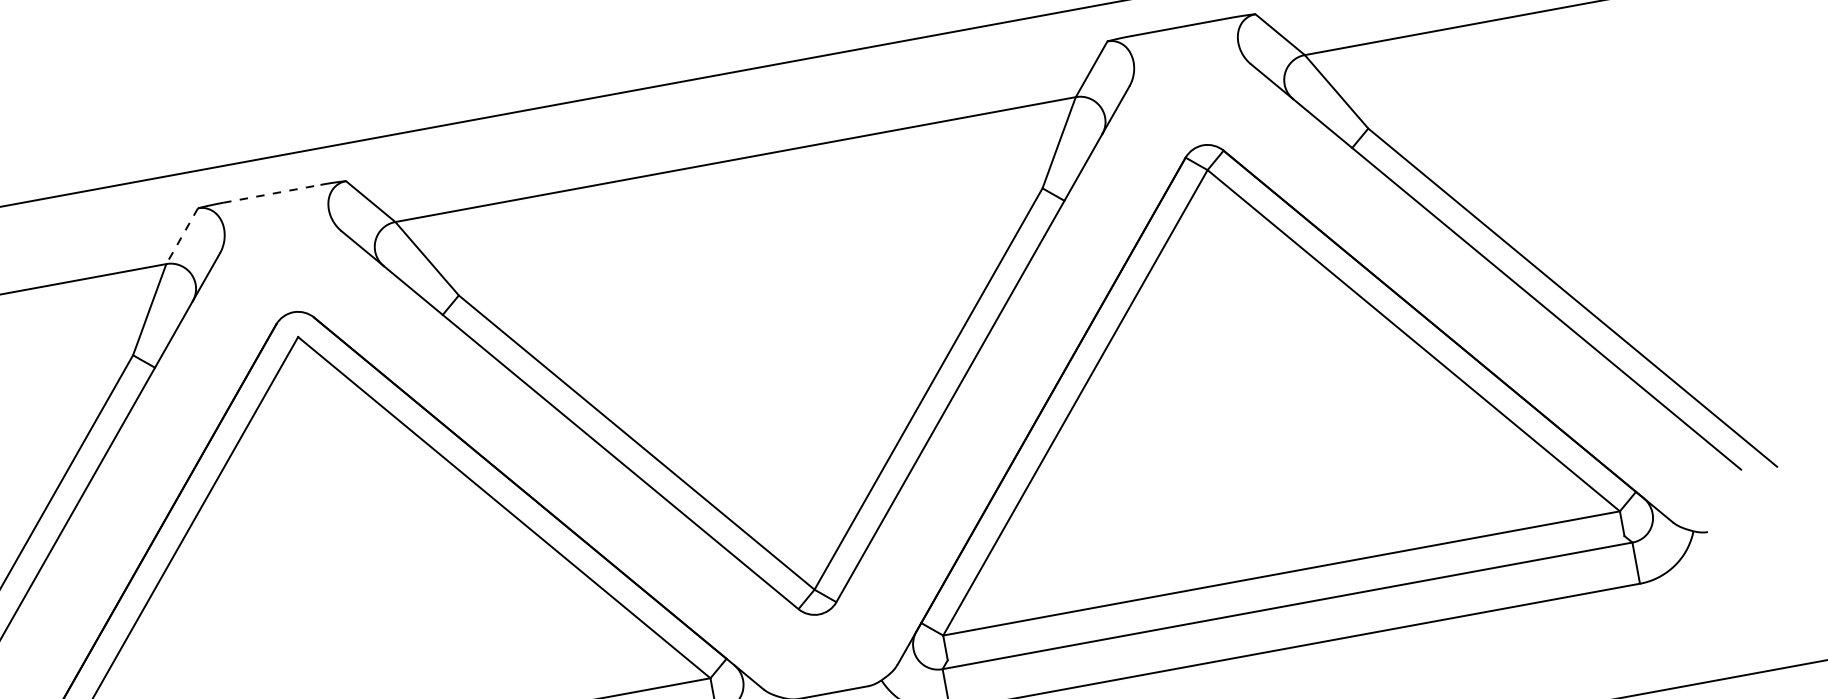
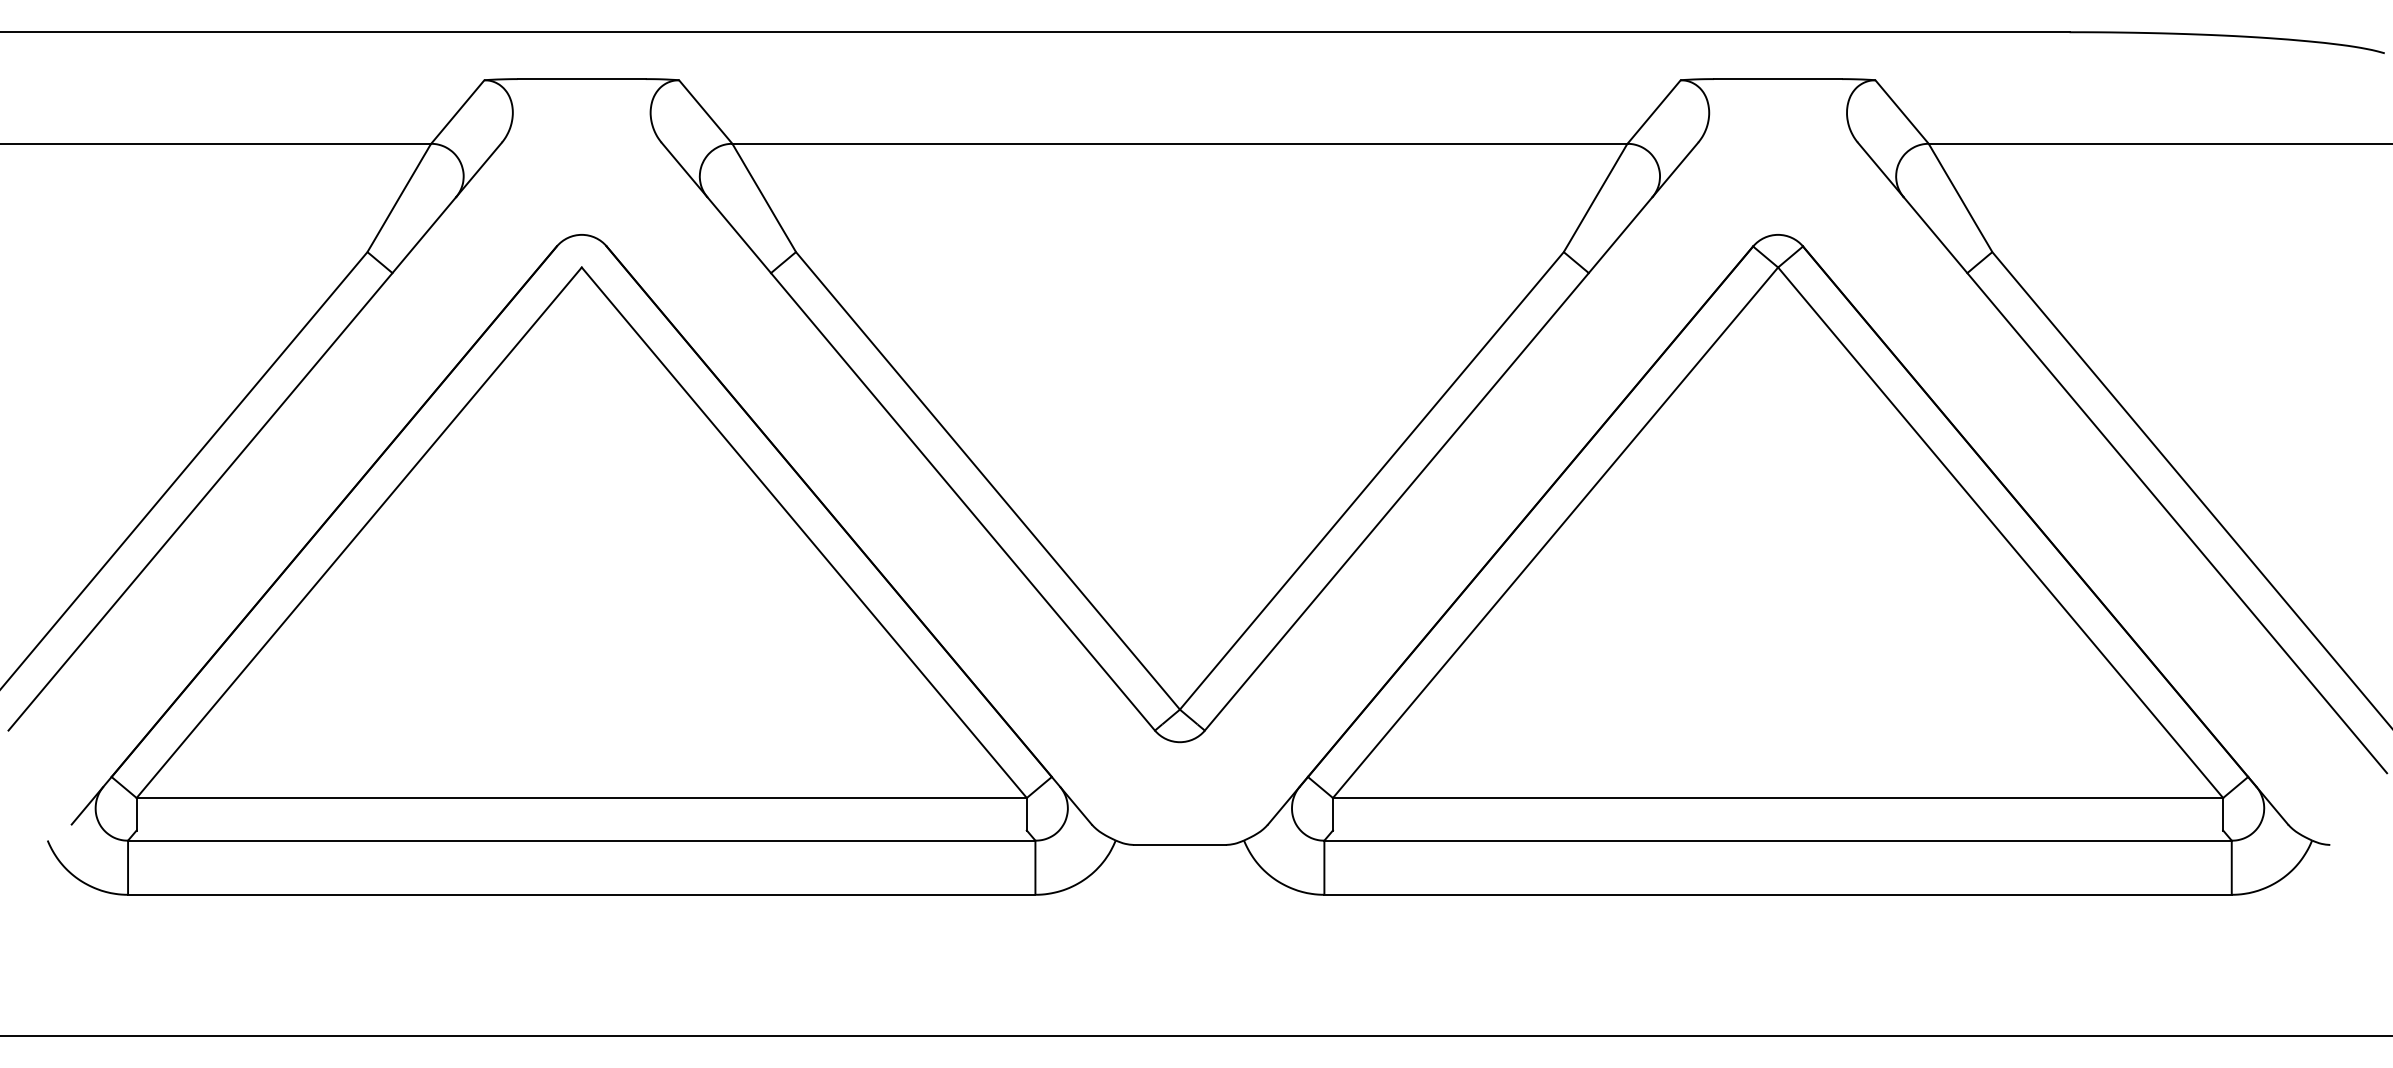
line: (272, 194) -> (582, 79), dashed -> solid
line: (182, 236) -> (457, 112), dashed -> solid

